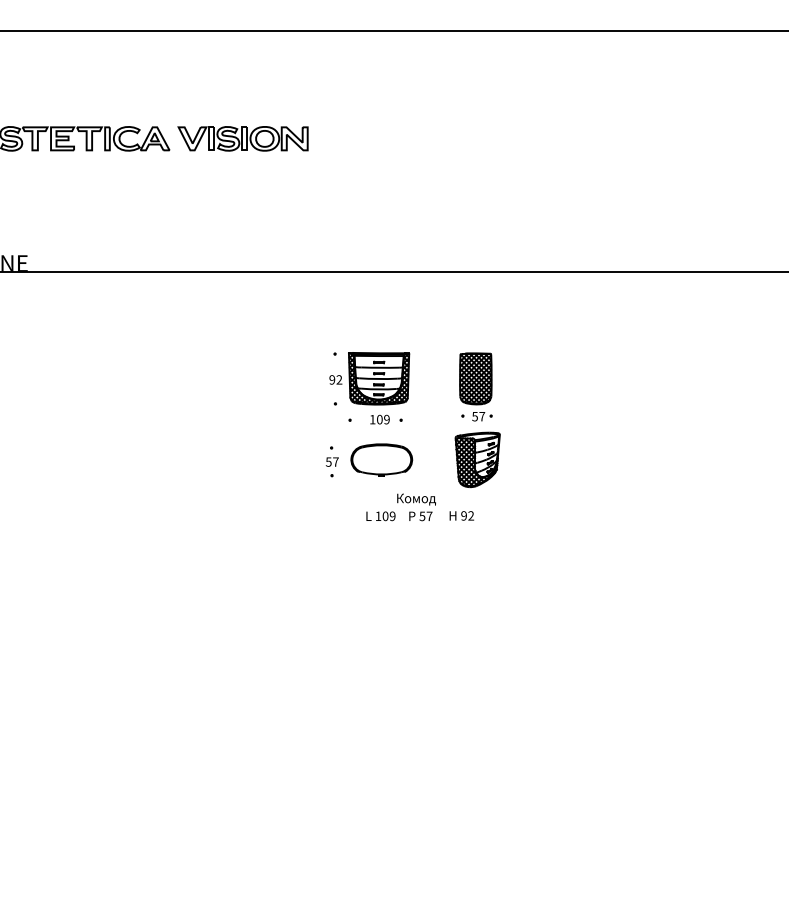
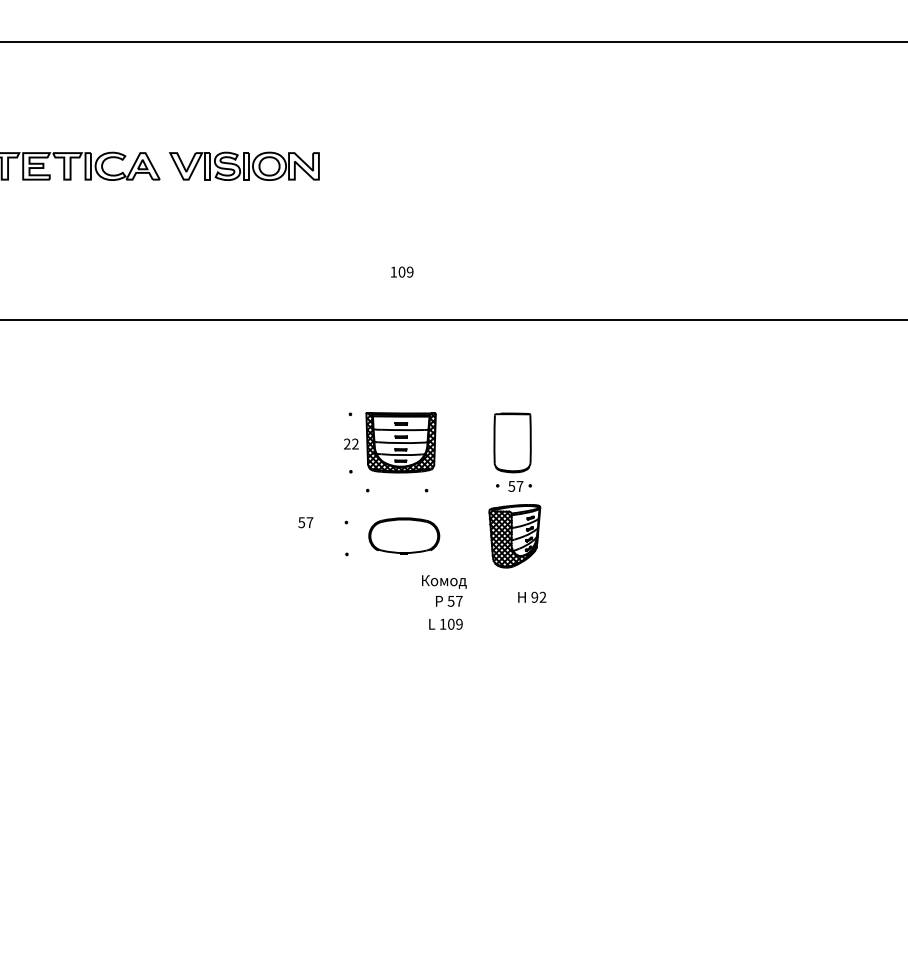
hatch: (475, 378) -> (512, 442), removed
text: (332, 379) -> (347, 443), 92 -> 22
text: (379, 419) -> (401, 271), moved
text: (331, 461) -> (304, 521), moved
text: (461, 515) -> (531, 596), moved
text: (380, 516) -> (445, 624), moved

